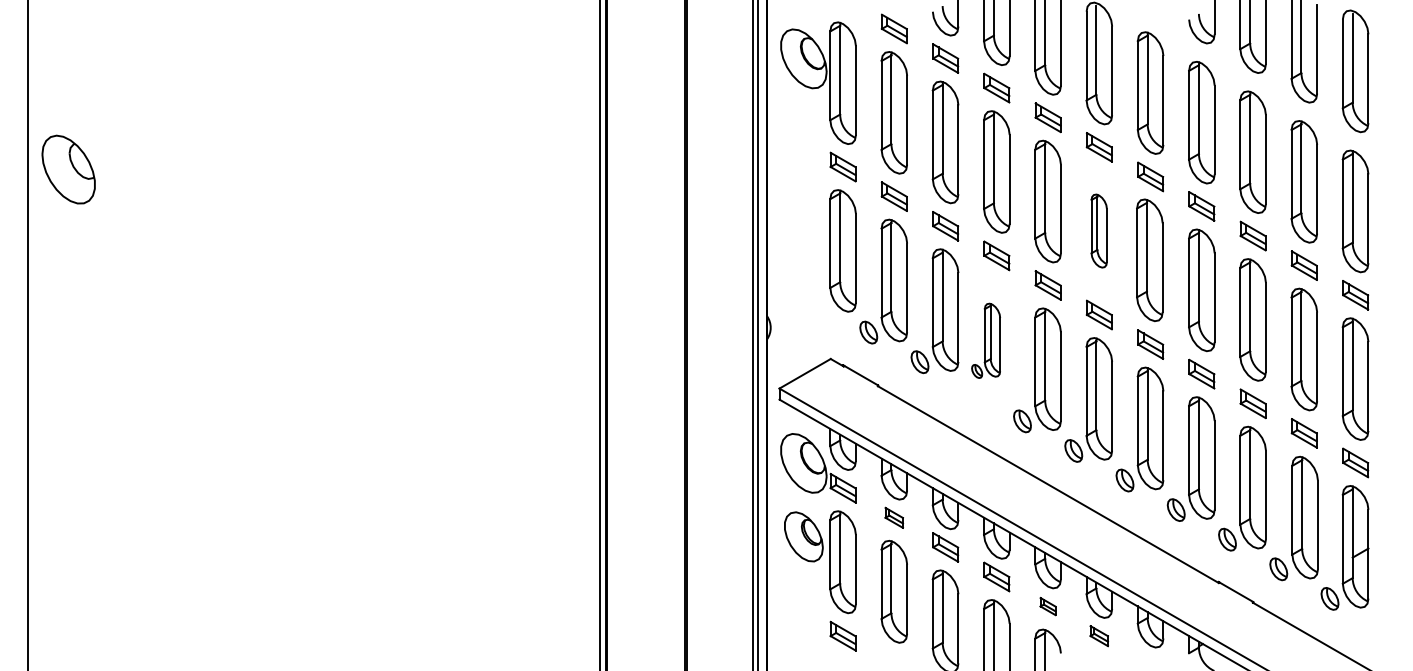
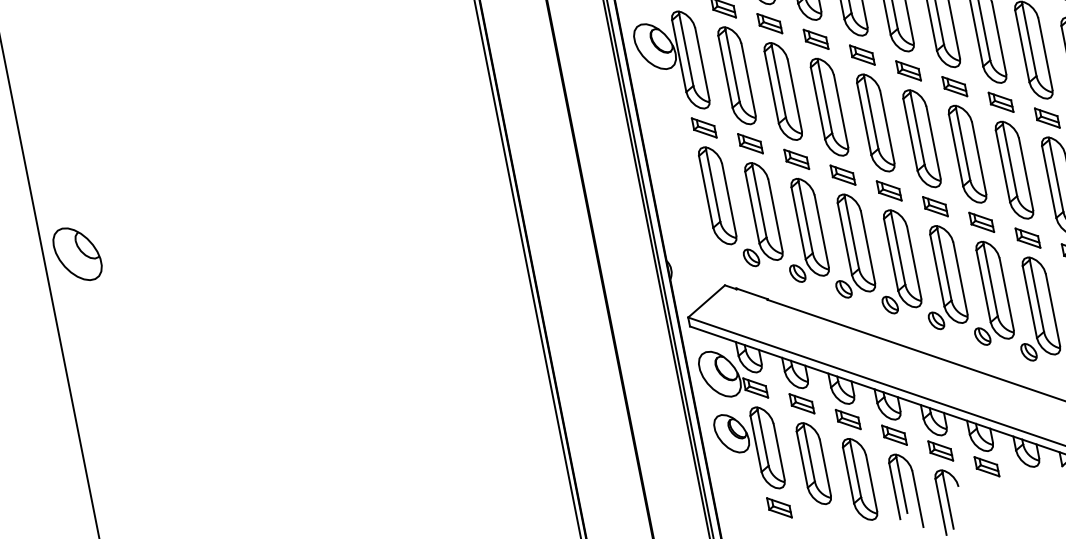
part: (1098, 230) -> (921, 138), size x1.67
part: (985, 340) -> (847, 245), size x1.67
part: (893, 517) -> (801, 403), size x1.43
part: (1047, 606) -> (940, 451), size x1.67
part: (1098, 635) -> (986, 466), size x1.43

